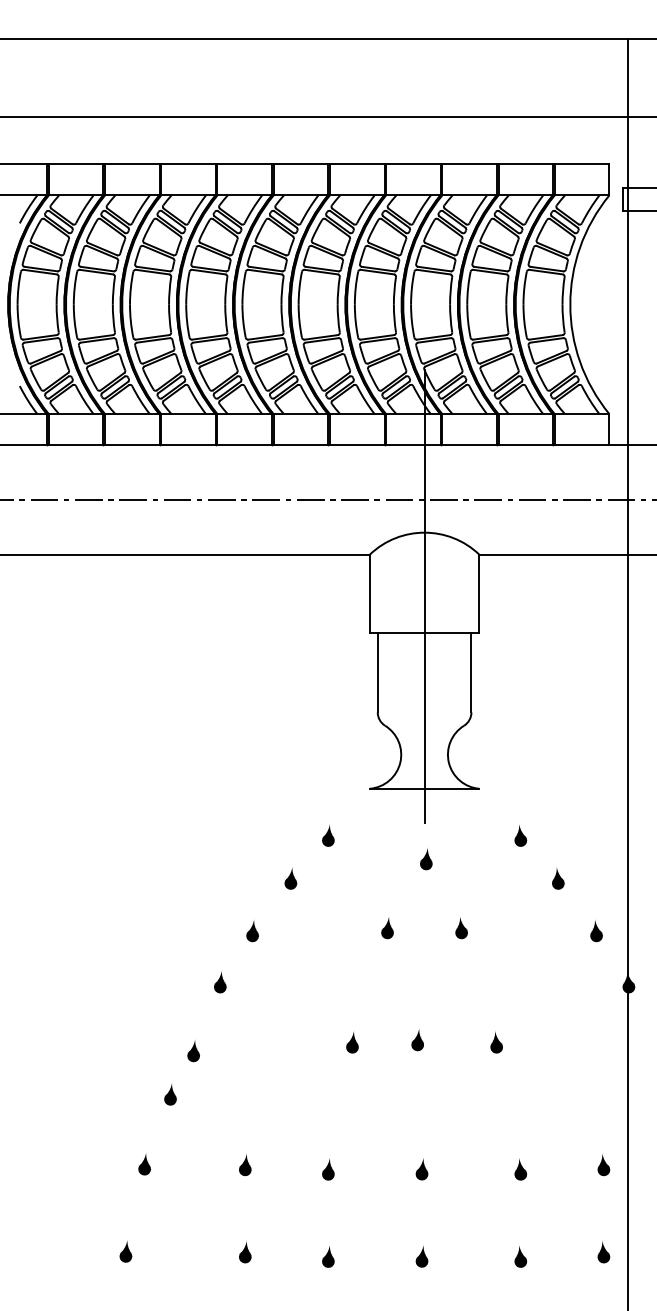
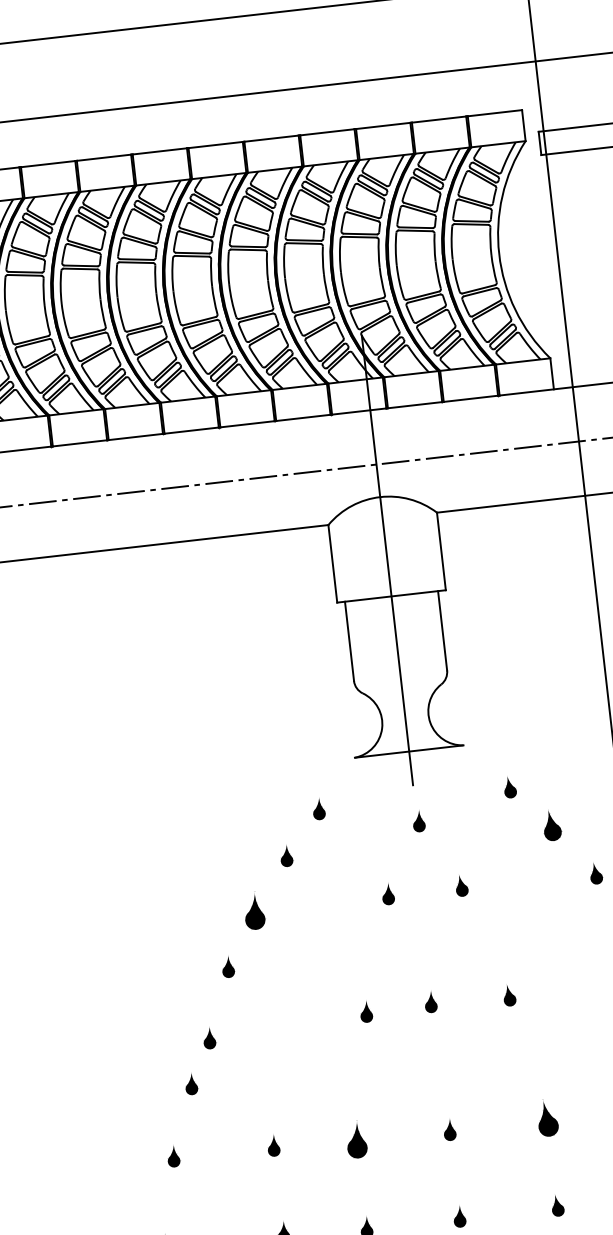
part: (558, 878) -> (552, 825), size x1.4
part: (252, 931) -> (254, 912), size x1.6
part: (328, 1169) -> (356, 1140), size x1.6
part: (520, 1169) -> (547, 1118), size x1.6

